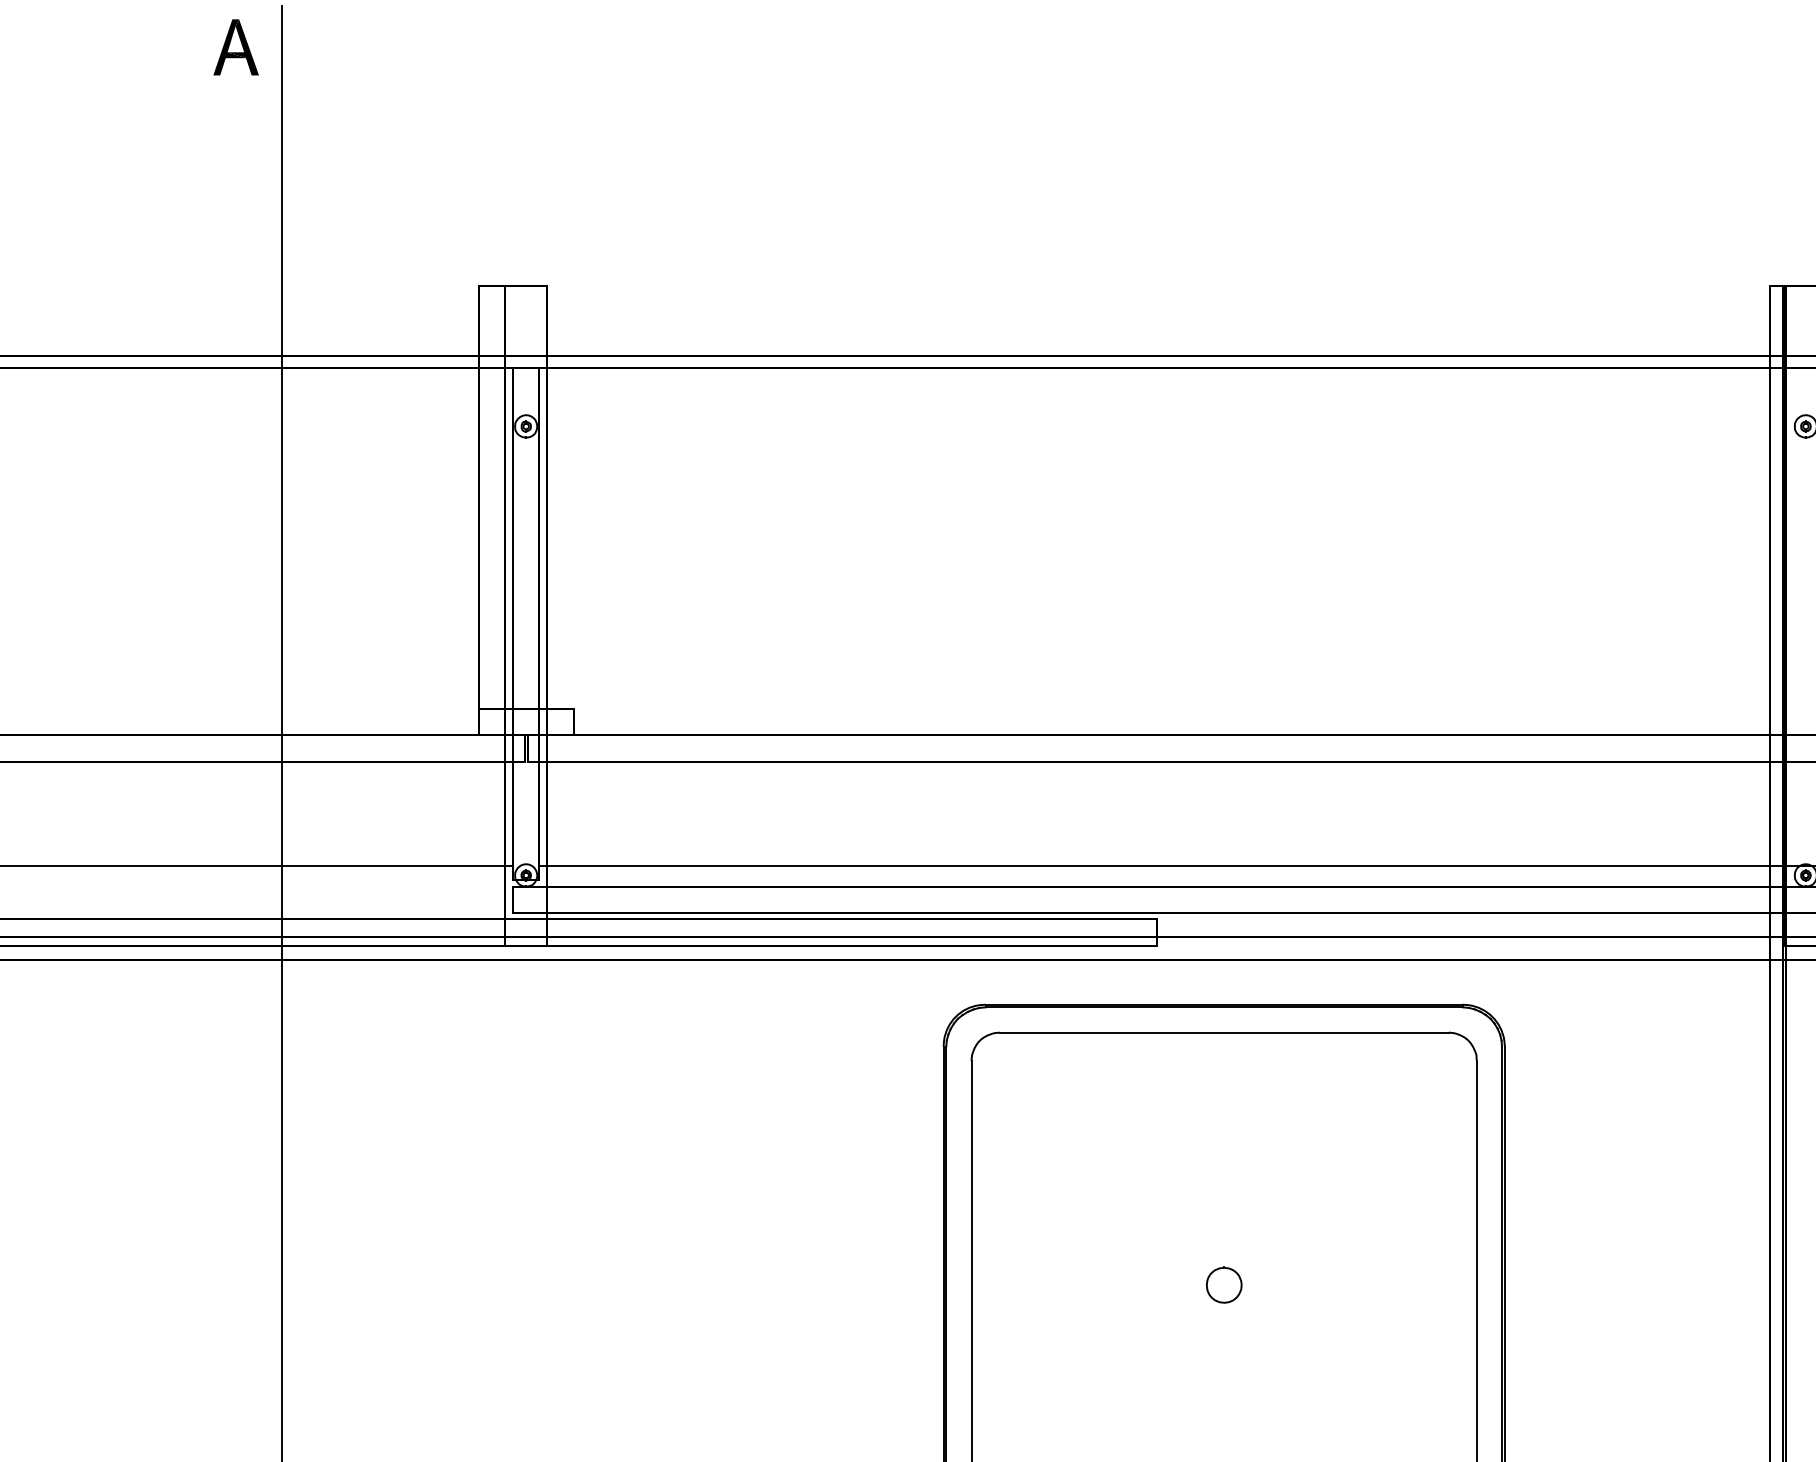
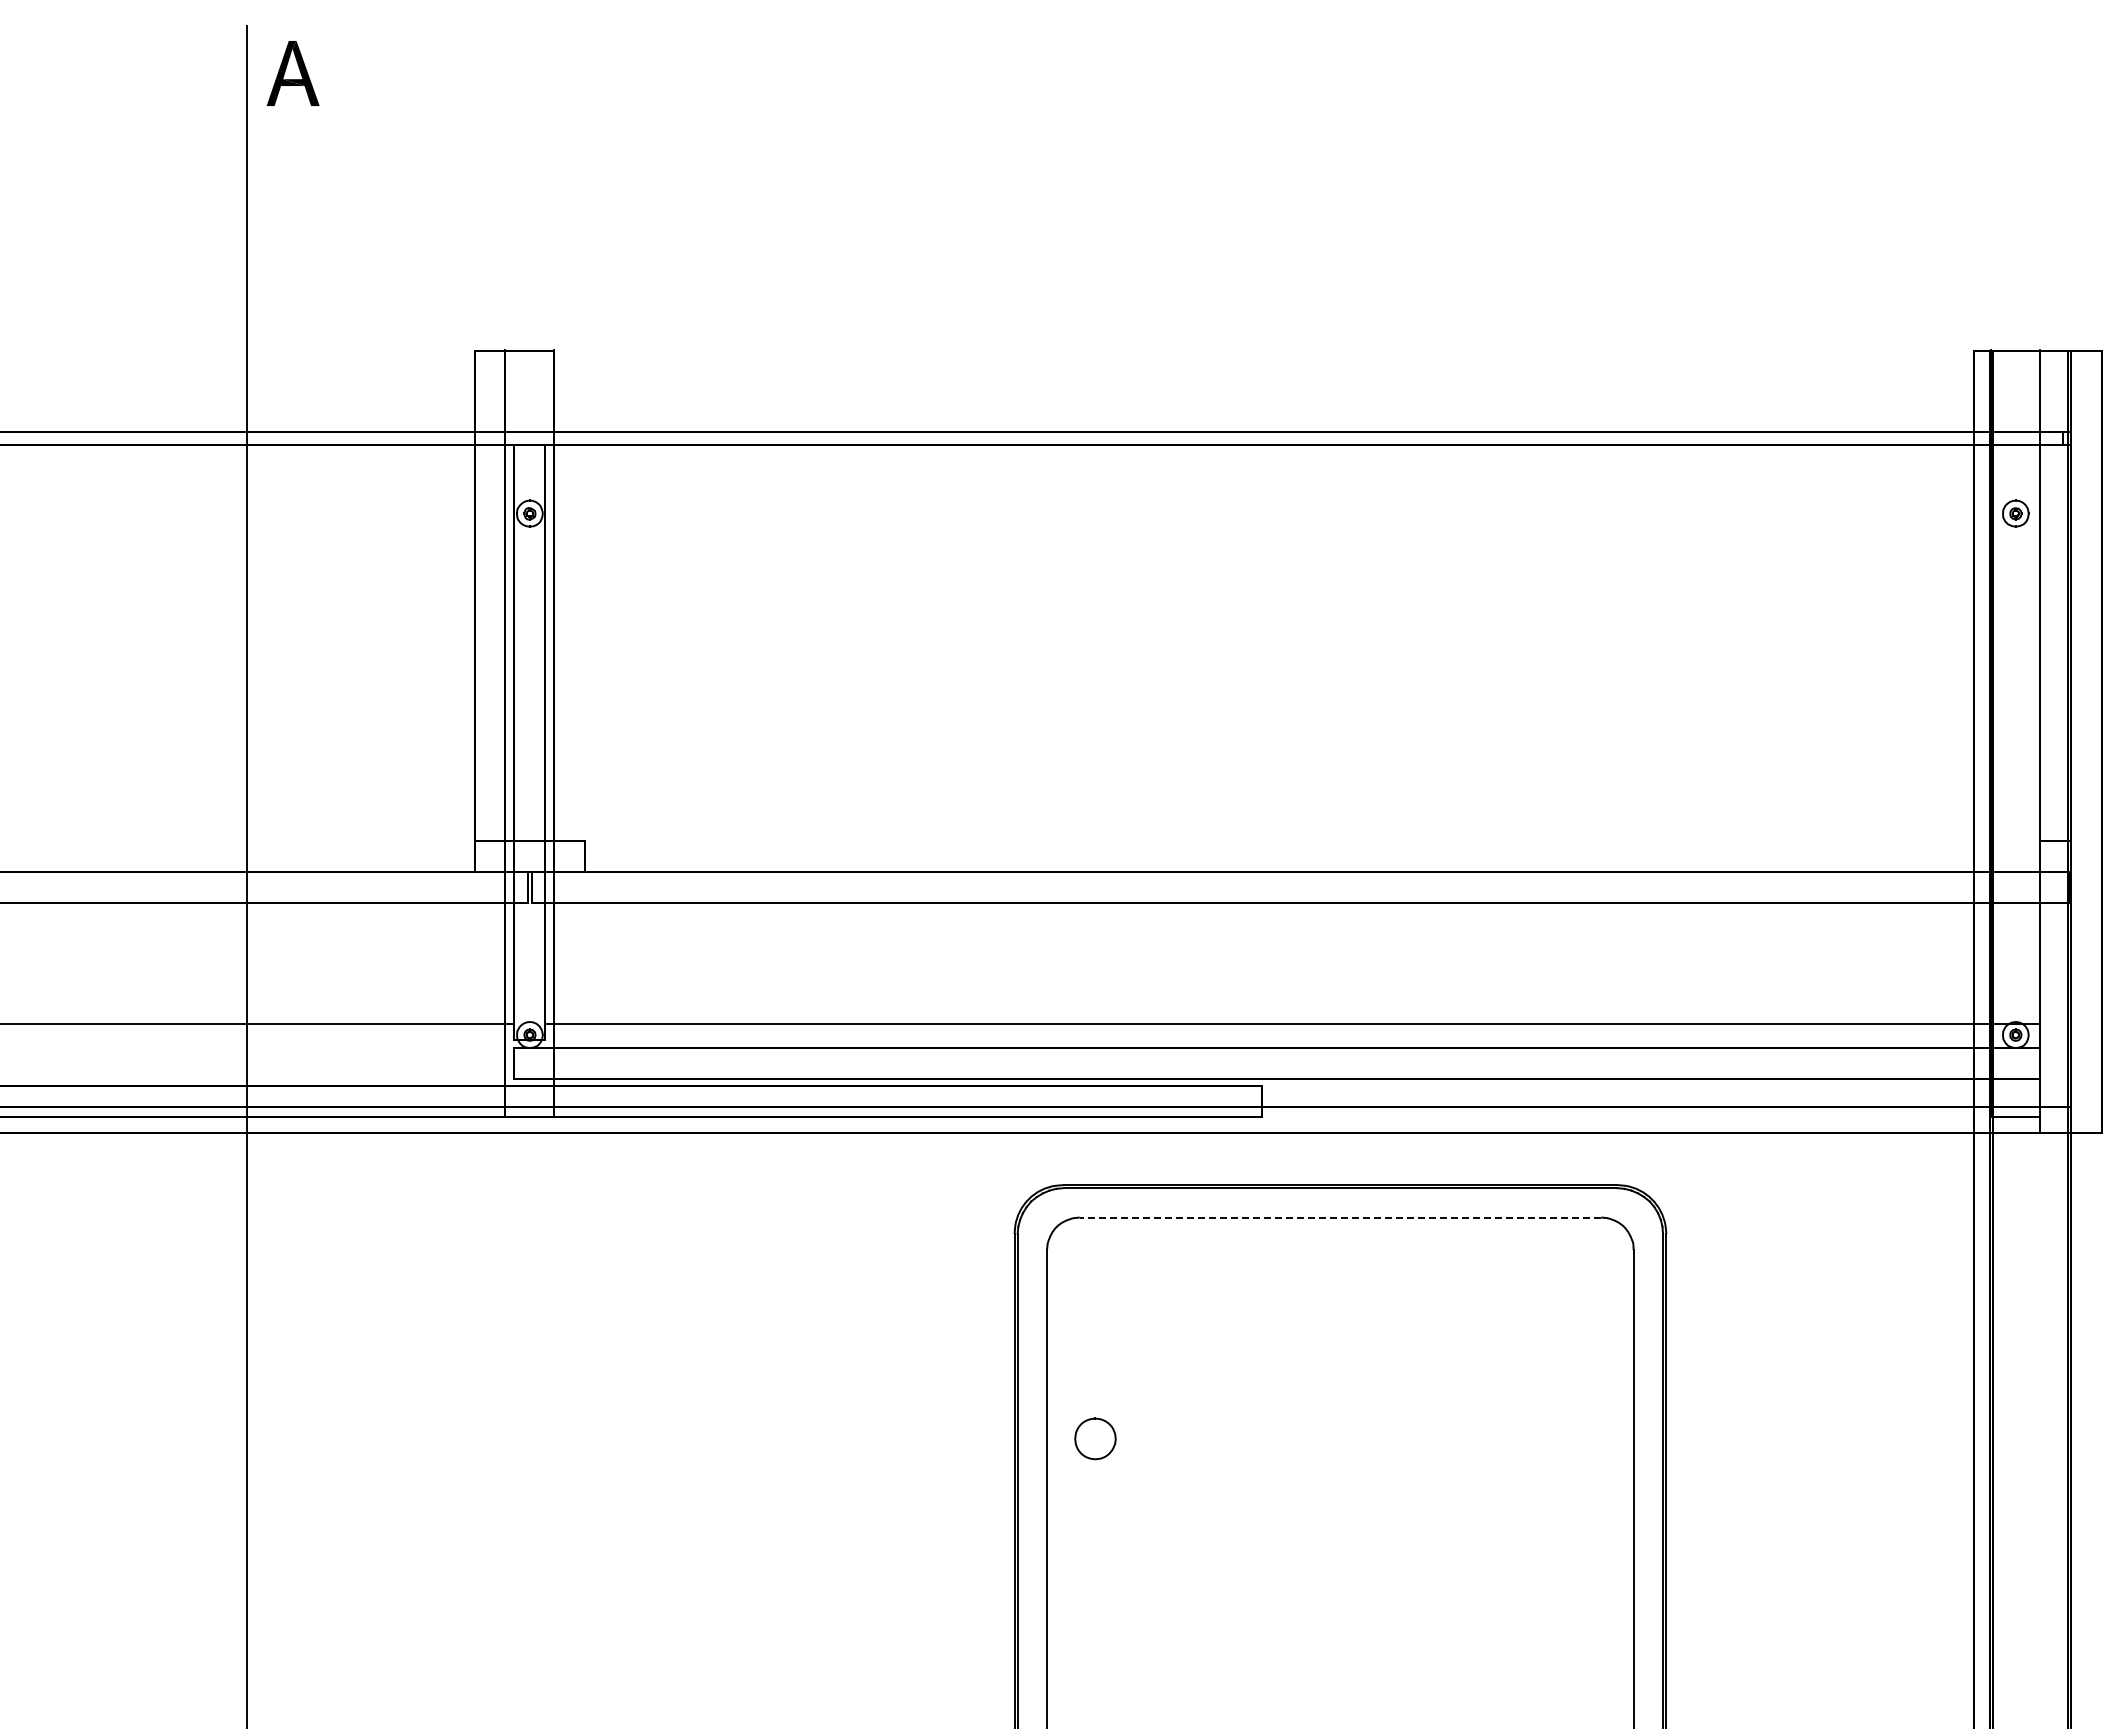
part: (235, 47) -> (292, 73), moved
line: (1224, 1032) -> (1340, 1217), solid -> dashed
part: (1224, 1284) -> (1095, 1438), moved

